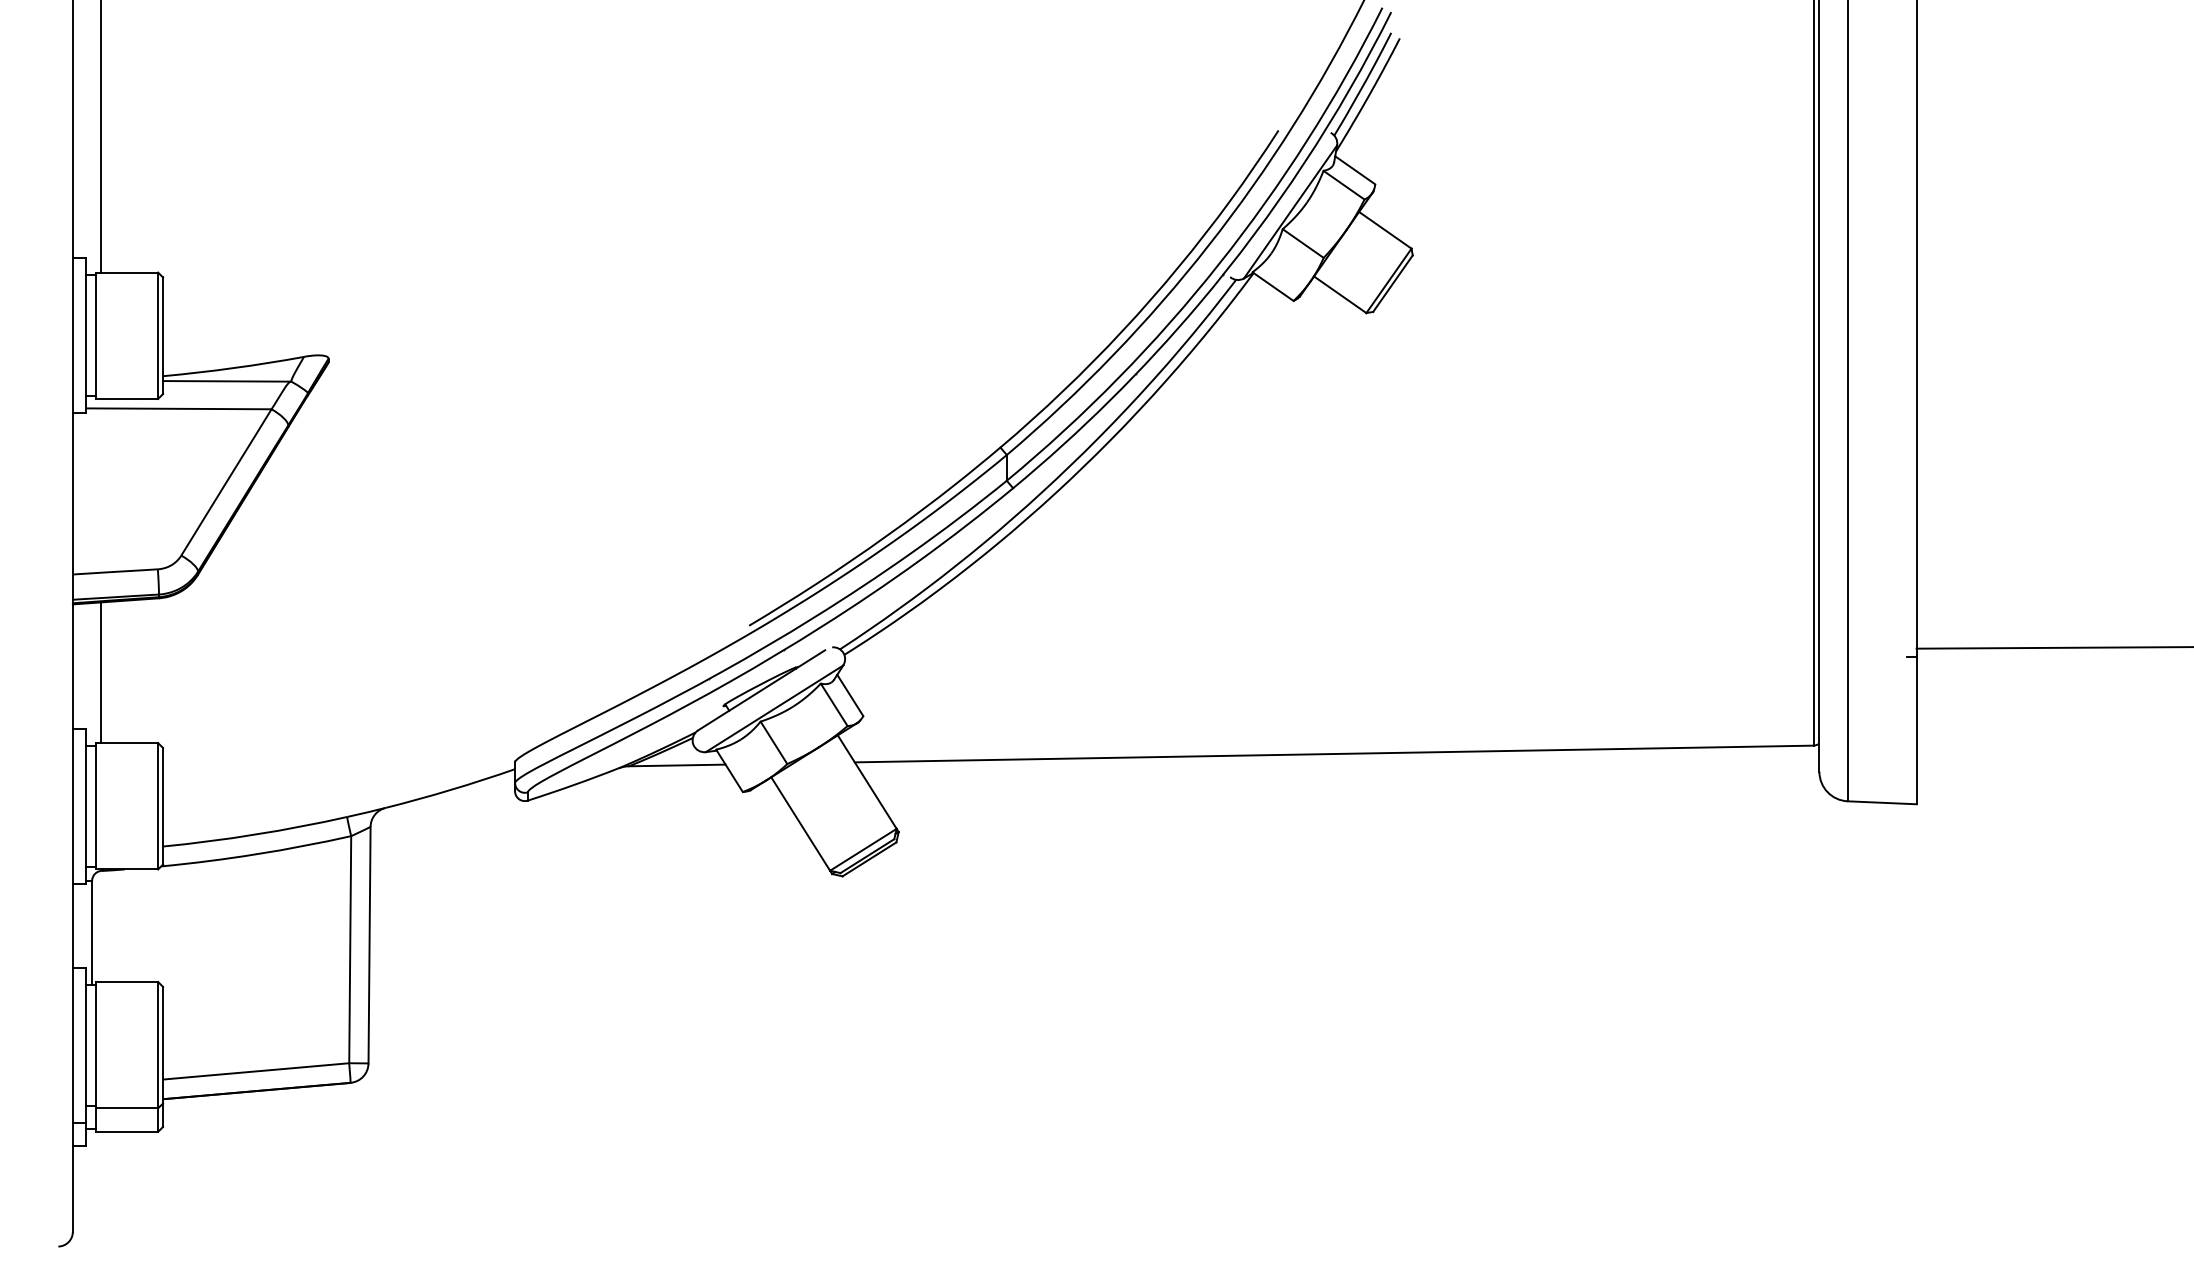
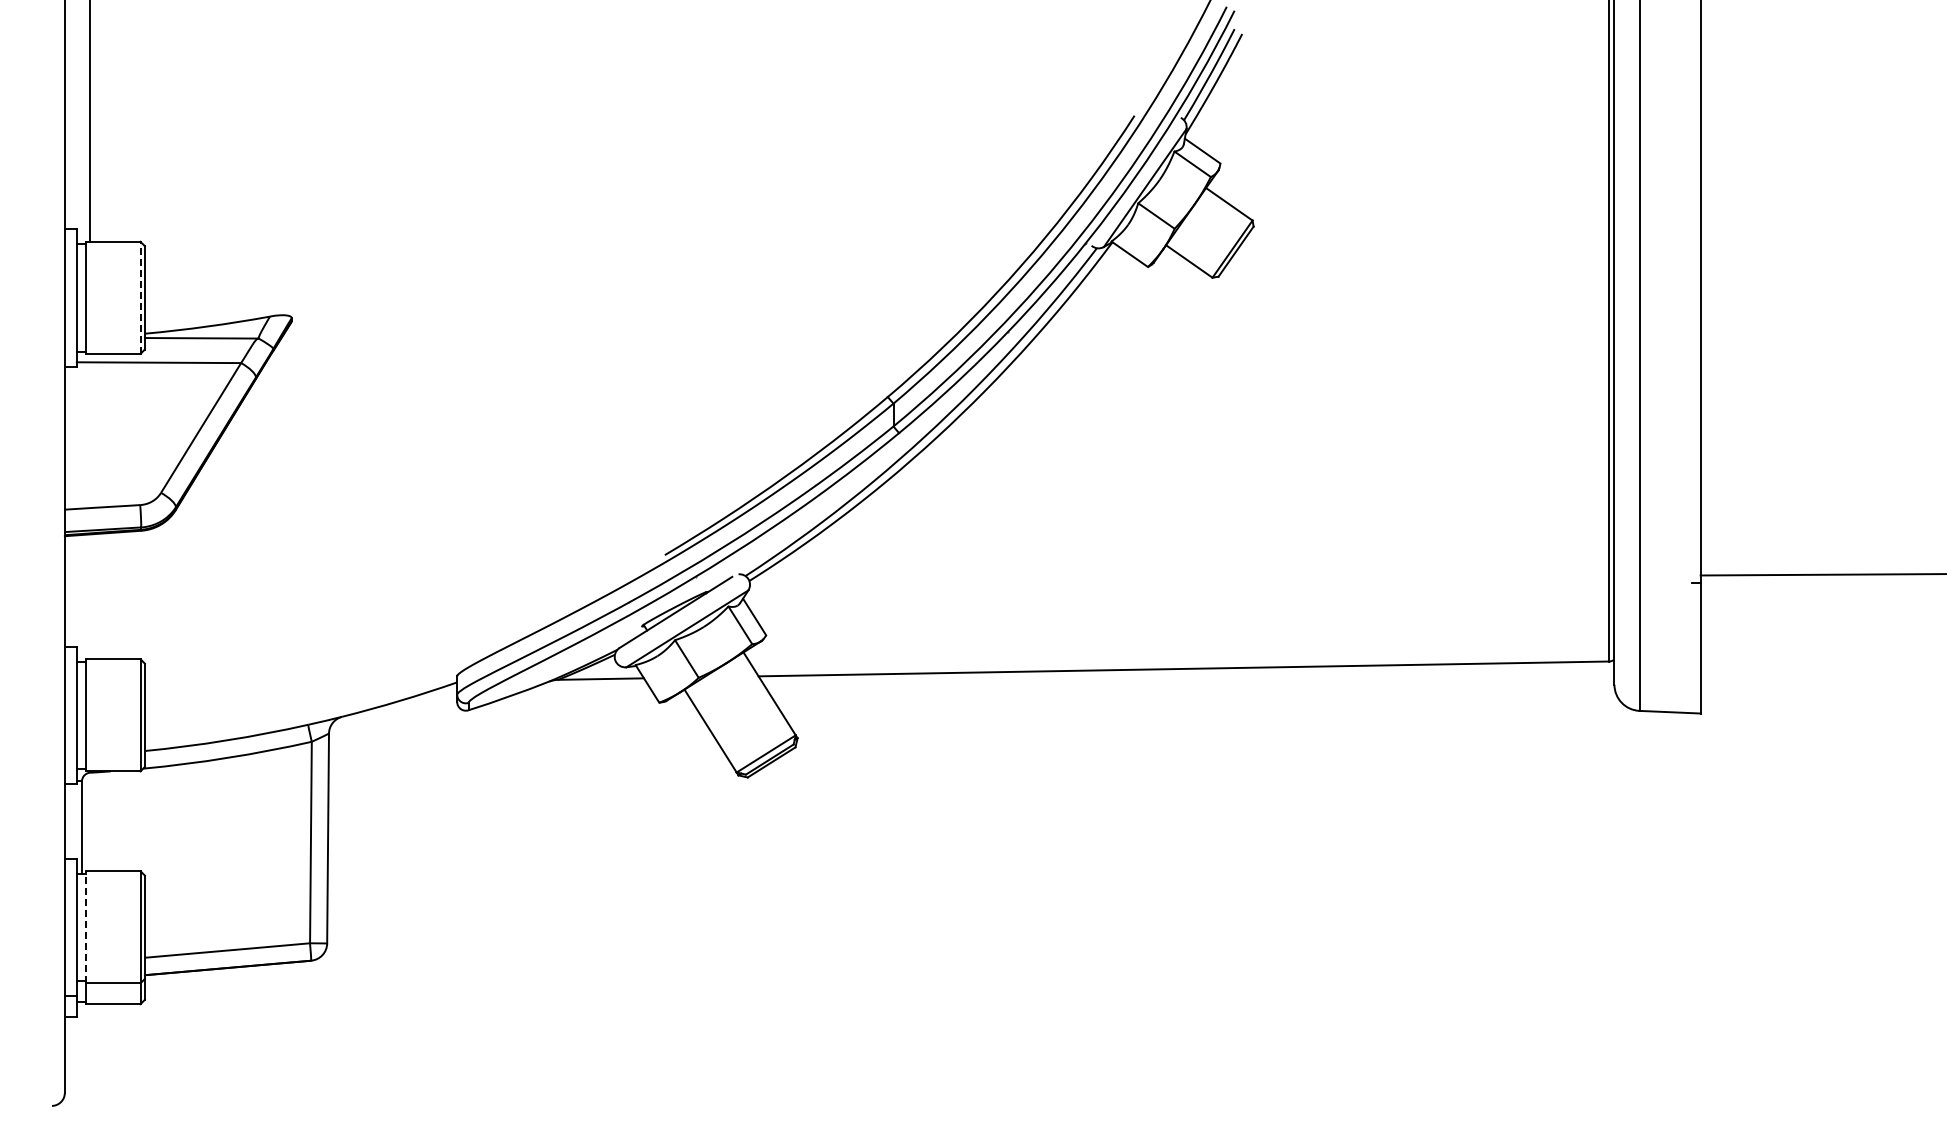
line: (158, 335) -> (140, 297), solid -> dashed
line: (100, 672) -> (89, 596), removed
line: (96, 1044) -> (85, 926), solid -> dashed

